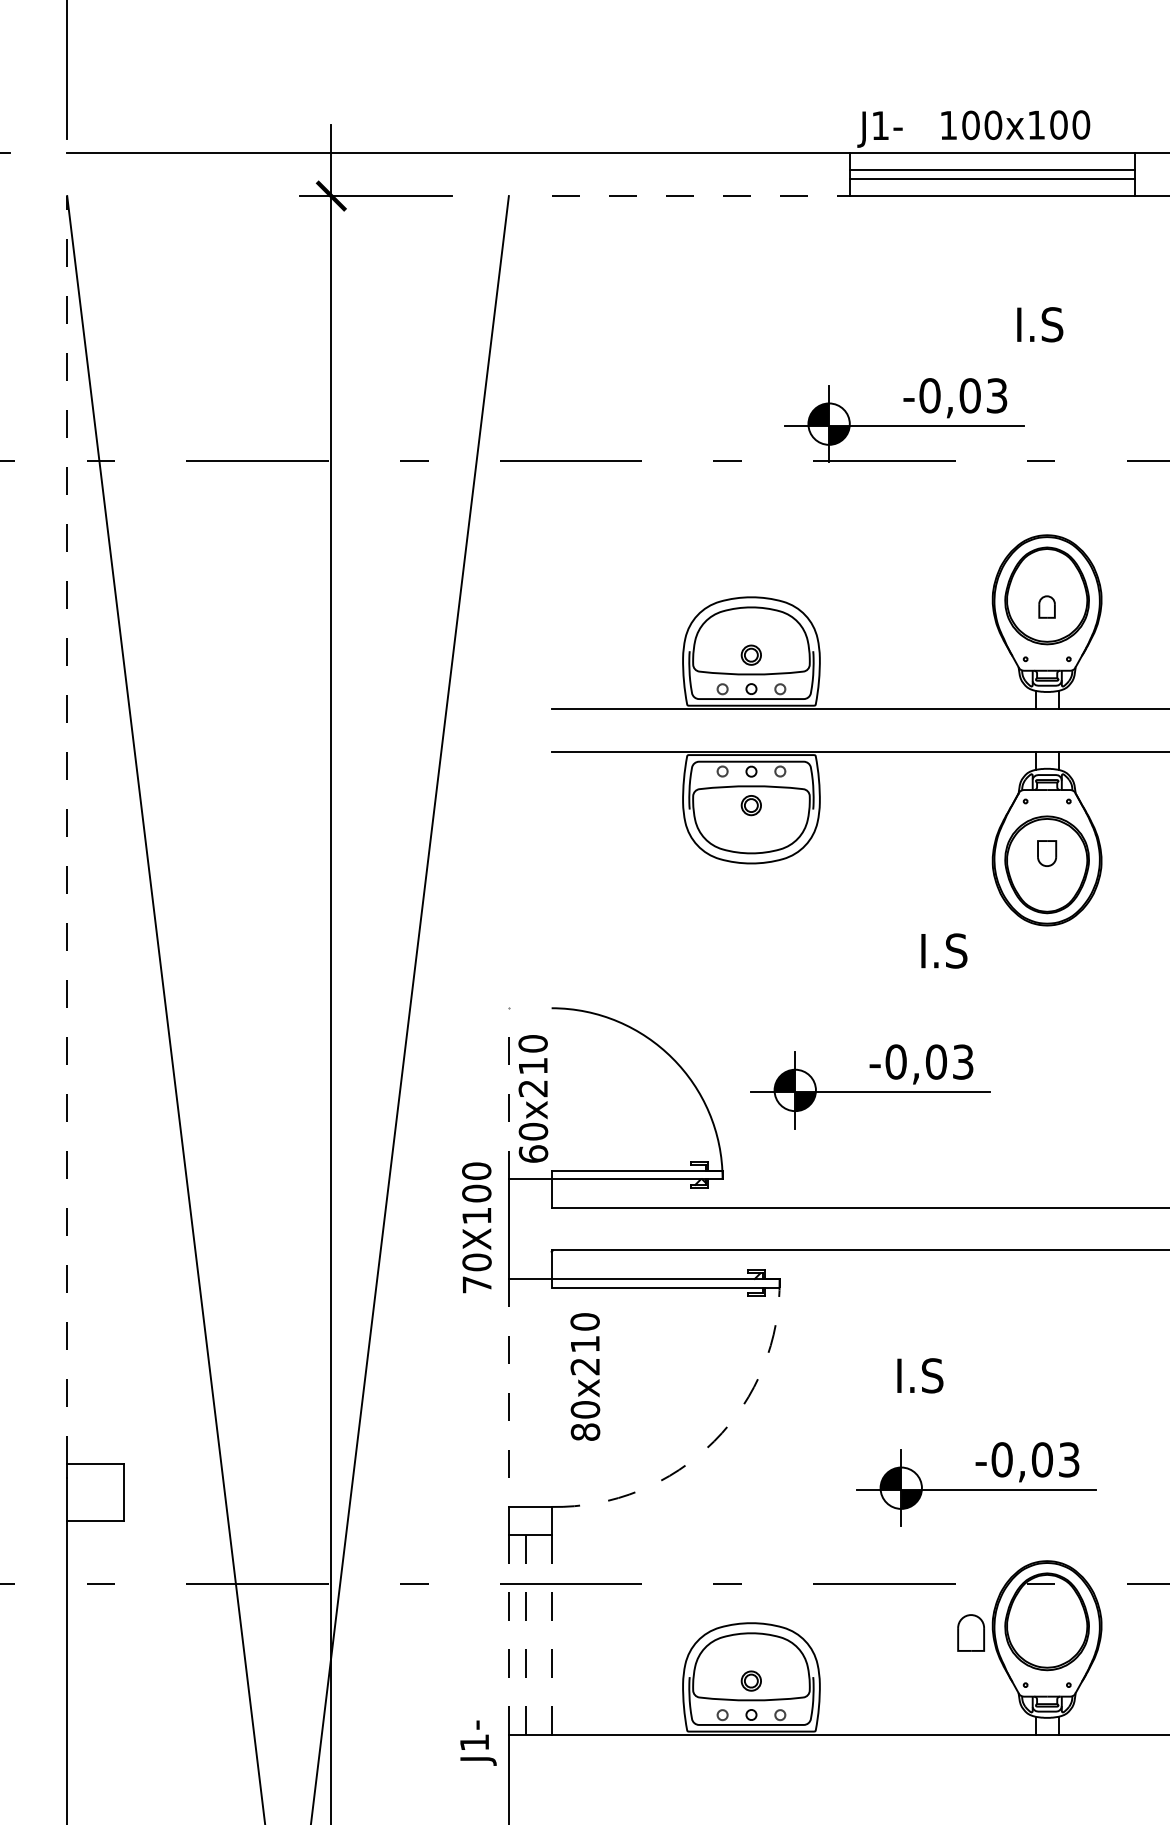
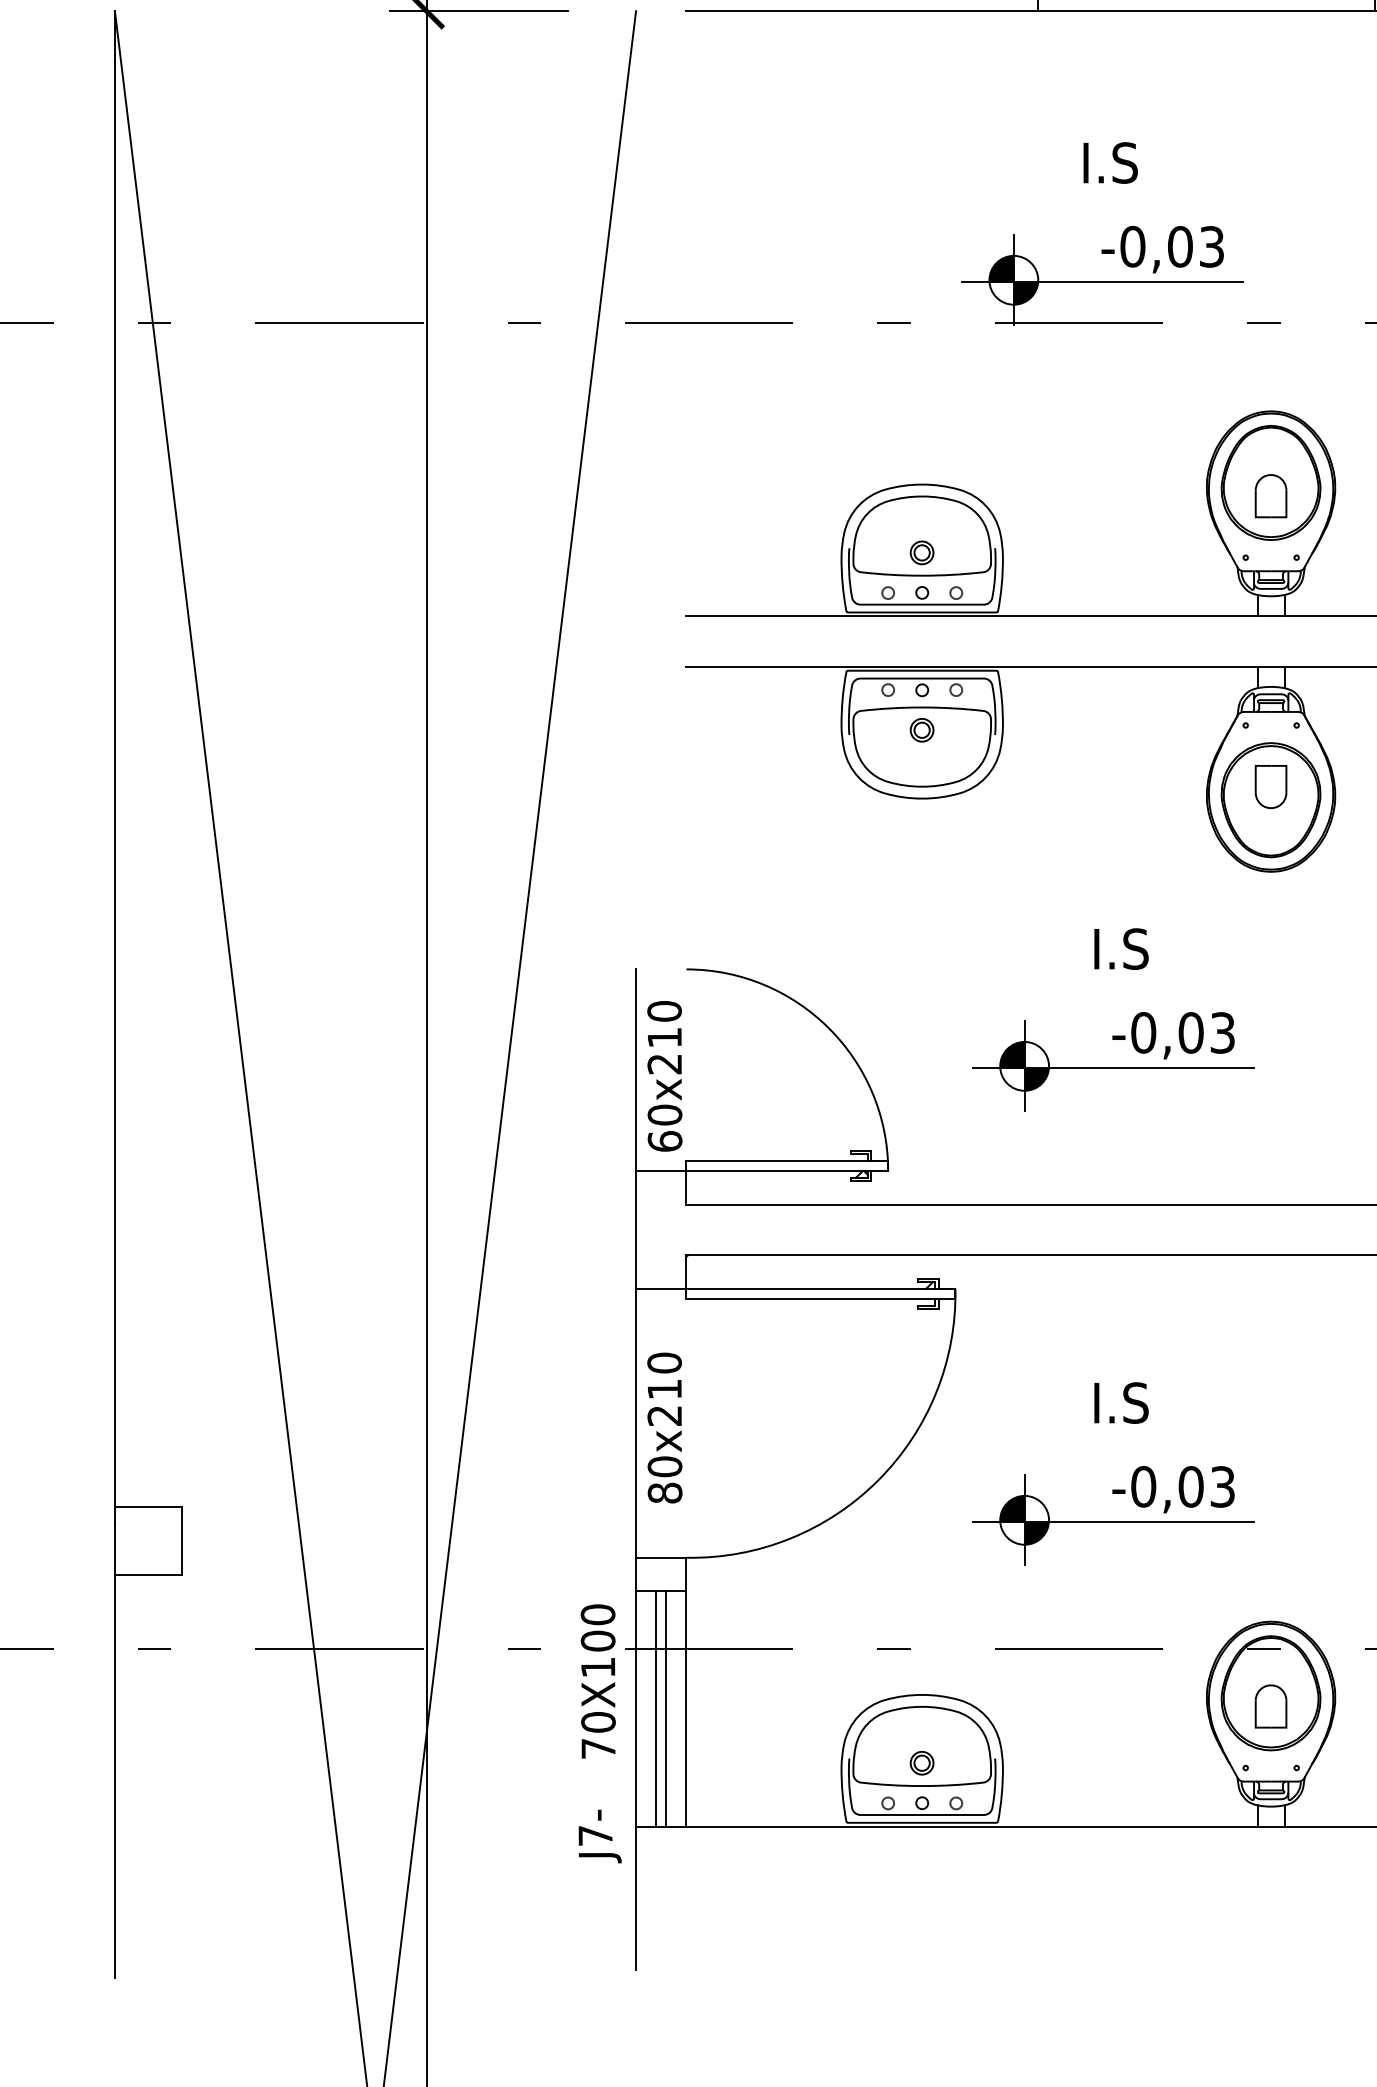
line: (701, 196) -> (863, 11), dashed -> solid
text: (1040, 324) -> (1111, 162), moved
part: (1046, 606) -> (1270, 495), size x1.67
line: (67, 829) -> (115, 758), dashed -> solid
part: (1046, 853) -> (1270, 786), size x1.43
text: (944, 950) -> (1121, 948), moved
part: (870, 1086) -> (1113, 1061), moved
line: (508, 1093) -> (635, 1069), dashed -> solid
text: (476, 1227) -> (597, 1681), moved
text: (585, 1376) -> (665, 1427), moved
line: (508, 1392) -> (635, 1422), dashed -> solid
arc: (714, 1441) -> (878, 1480), dashed -> solid
part: (976, 1484) -> (1113, 1515), moved
part: (970, 1632) -> (1270, 1705), moved
line: (534, 1634) -> (666, 1708), added
line: (508, 1635) -> (635, 1709), dashed -> solid
line: (526, 1635) -> (656, 1709), dashed -> solid
line: (551, 1635) -> (686, 1709), dashed -> solid
text: (474, 1742) -> (595, 1835), J1- -> J7-

